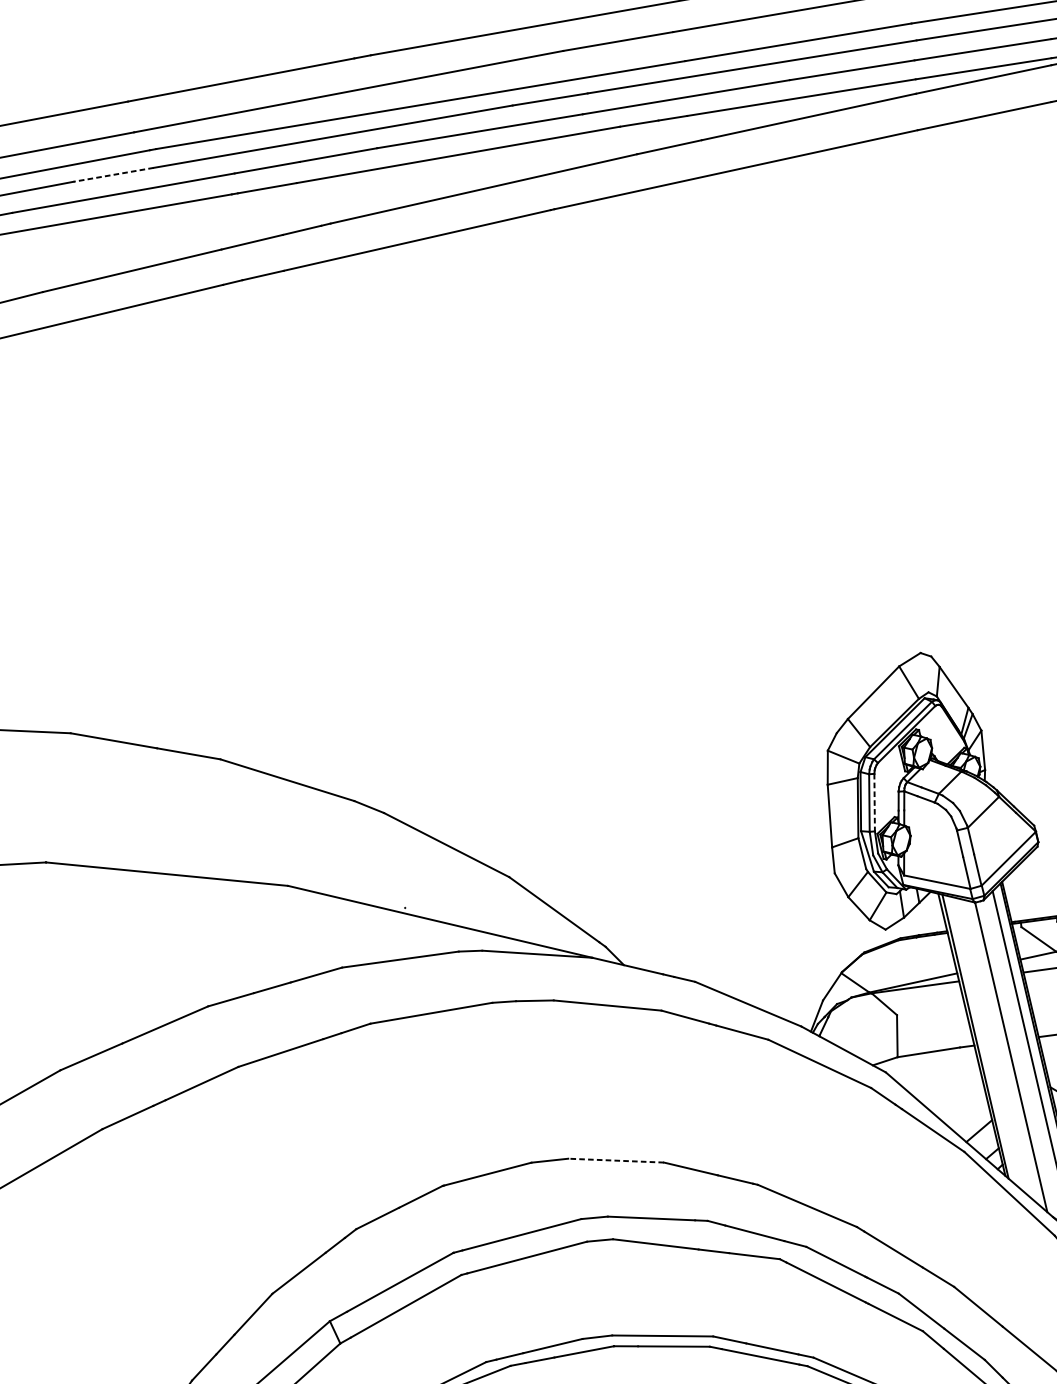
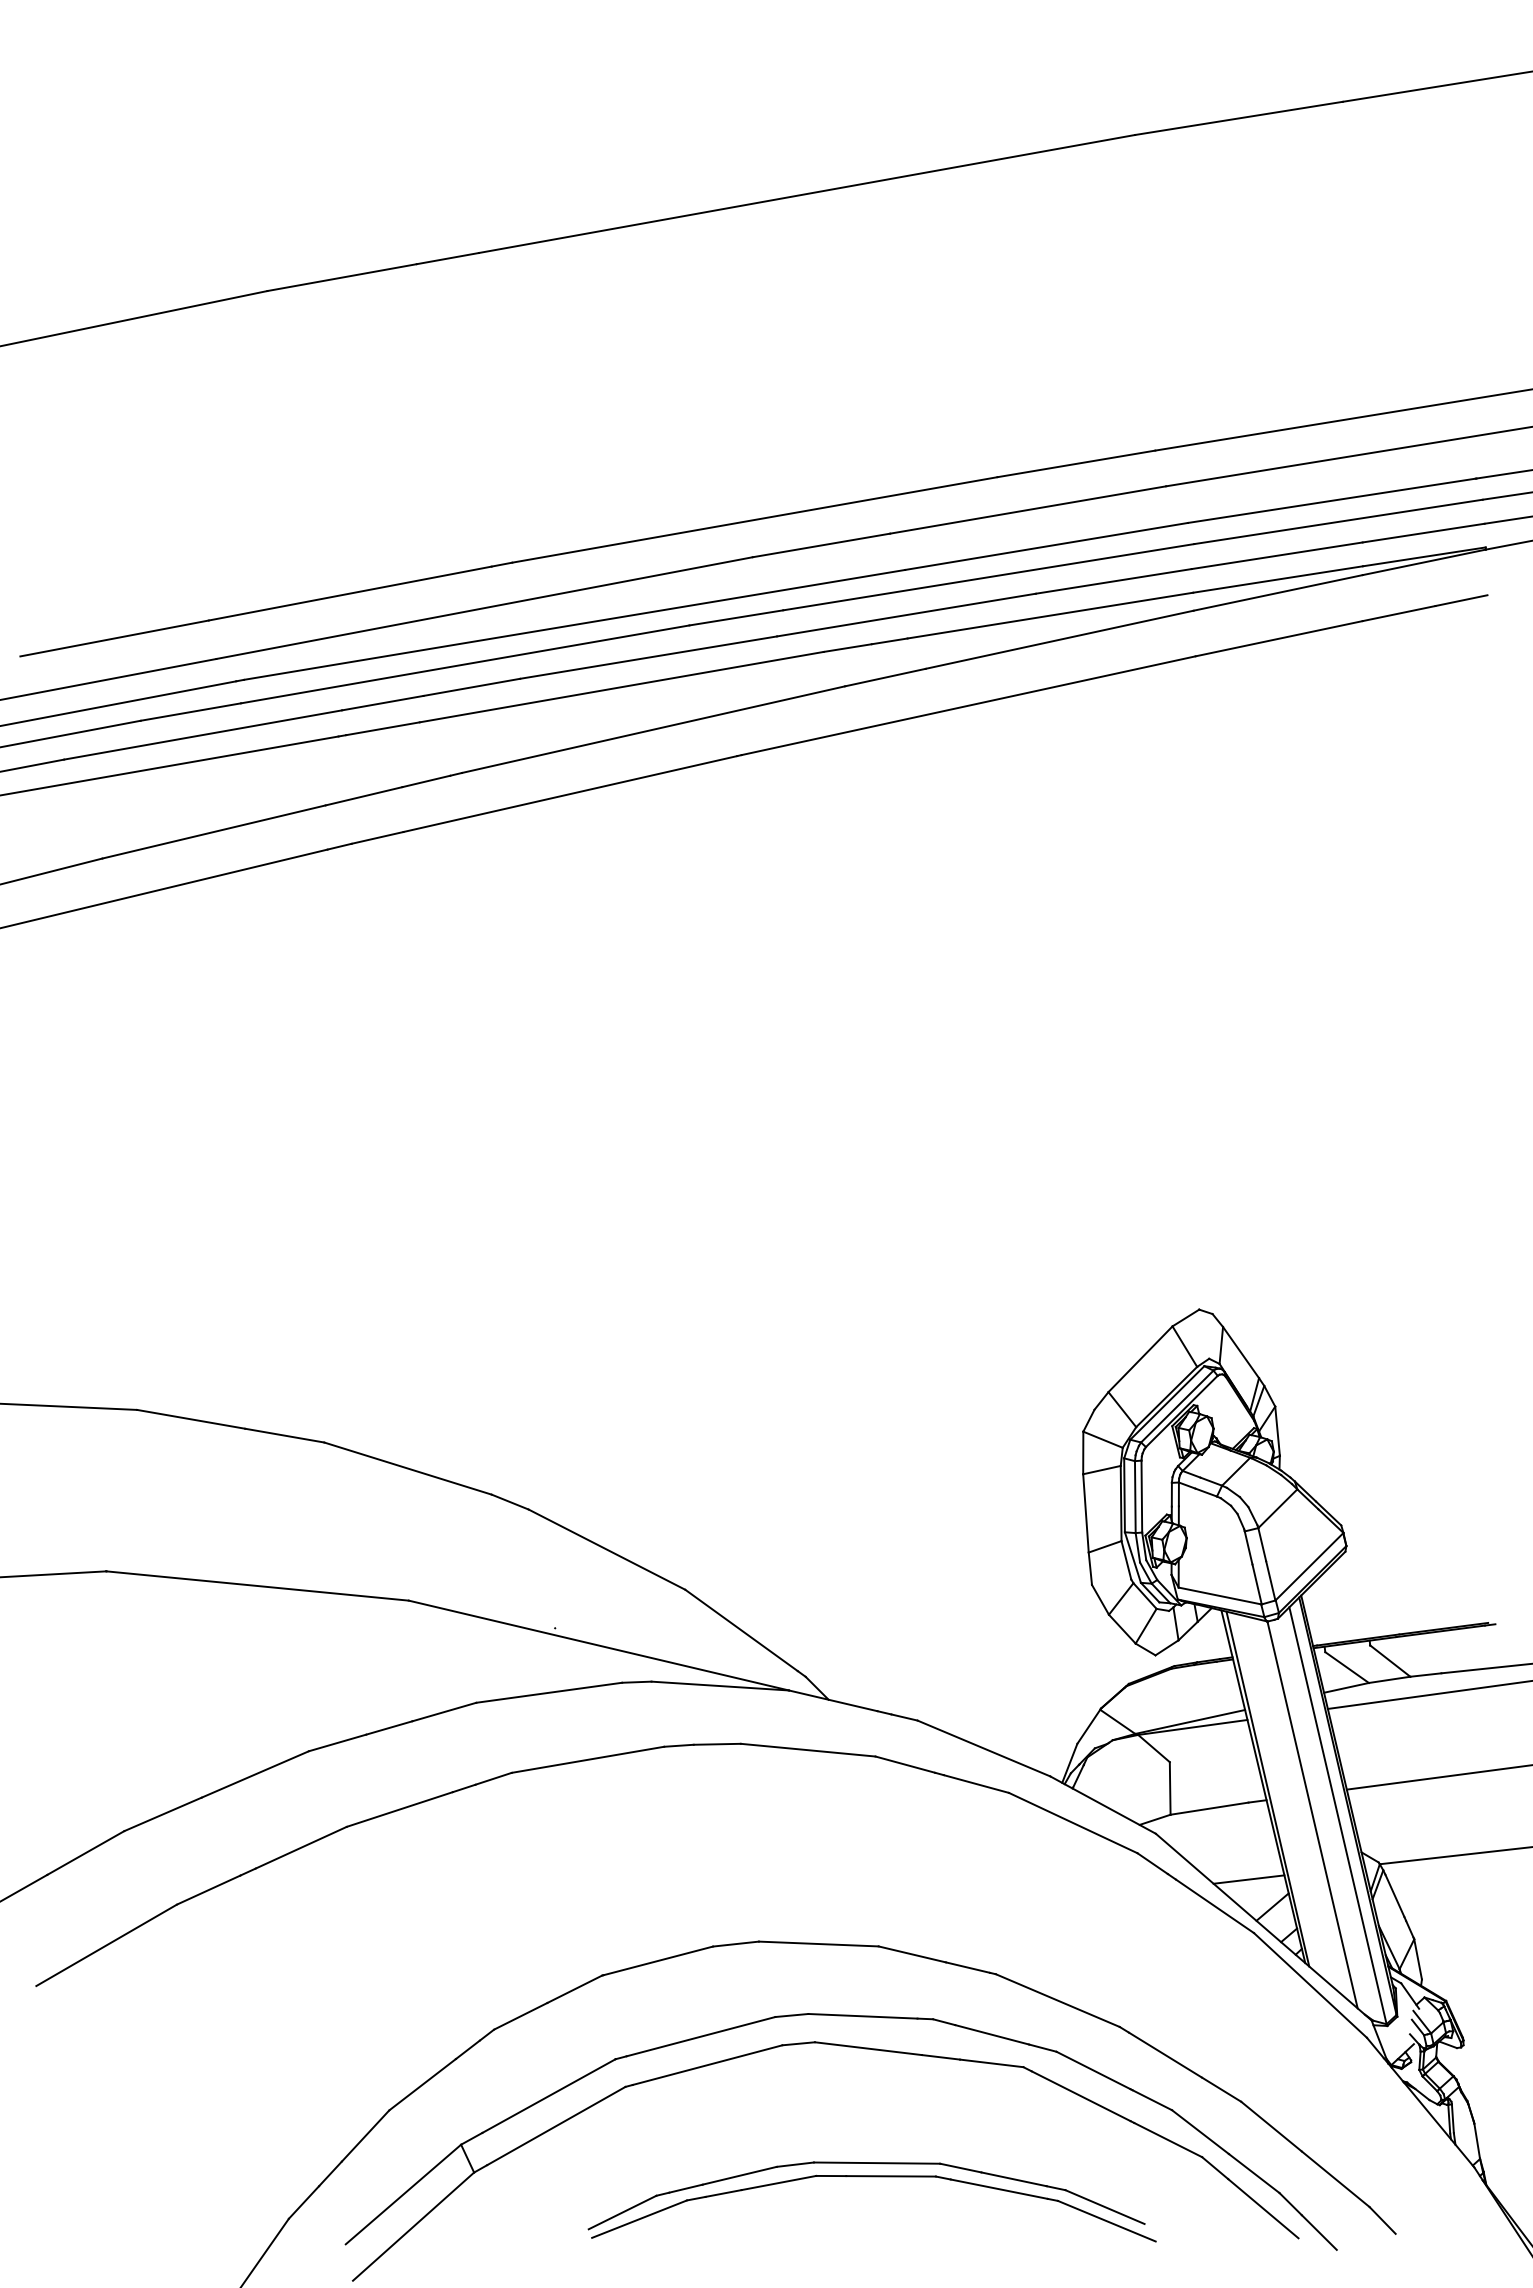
line: (113, 175) -> (190, 712), dashed -> solid
line: (874, 802) -> (1141, 1496), dashed -> solid
line: (959, 1109) -> (1248, 1879), added
line: (615, 1161) -> (818, 1944), dashed -> solid

